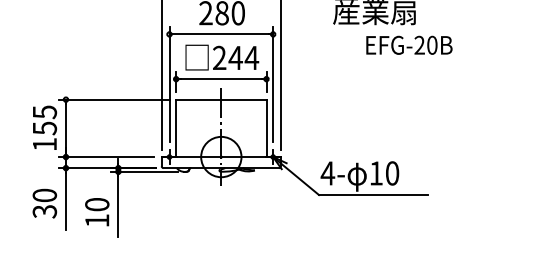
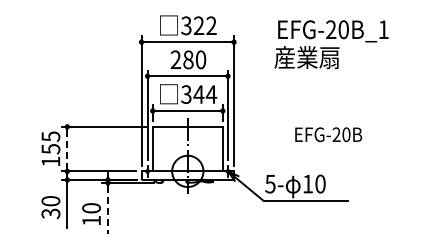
text: (409, 45) -> (328, 134), moved
text: (219, 57) -> (186, 94), 244 -> 344
line: (66, 128) -> (67, 149), solid -> dashed
text: (327, 173) -> (270, 184), 4- -> 5-
line: (117, 206) -> (107, 209), solid -> dashed

